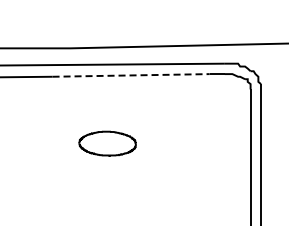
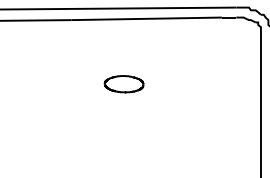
line: (131, 75) -> (147, 18), dashed -> solid
part: (107, 143) -> (124, 83), size x0.71

